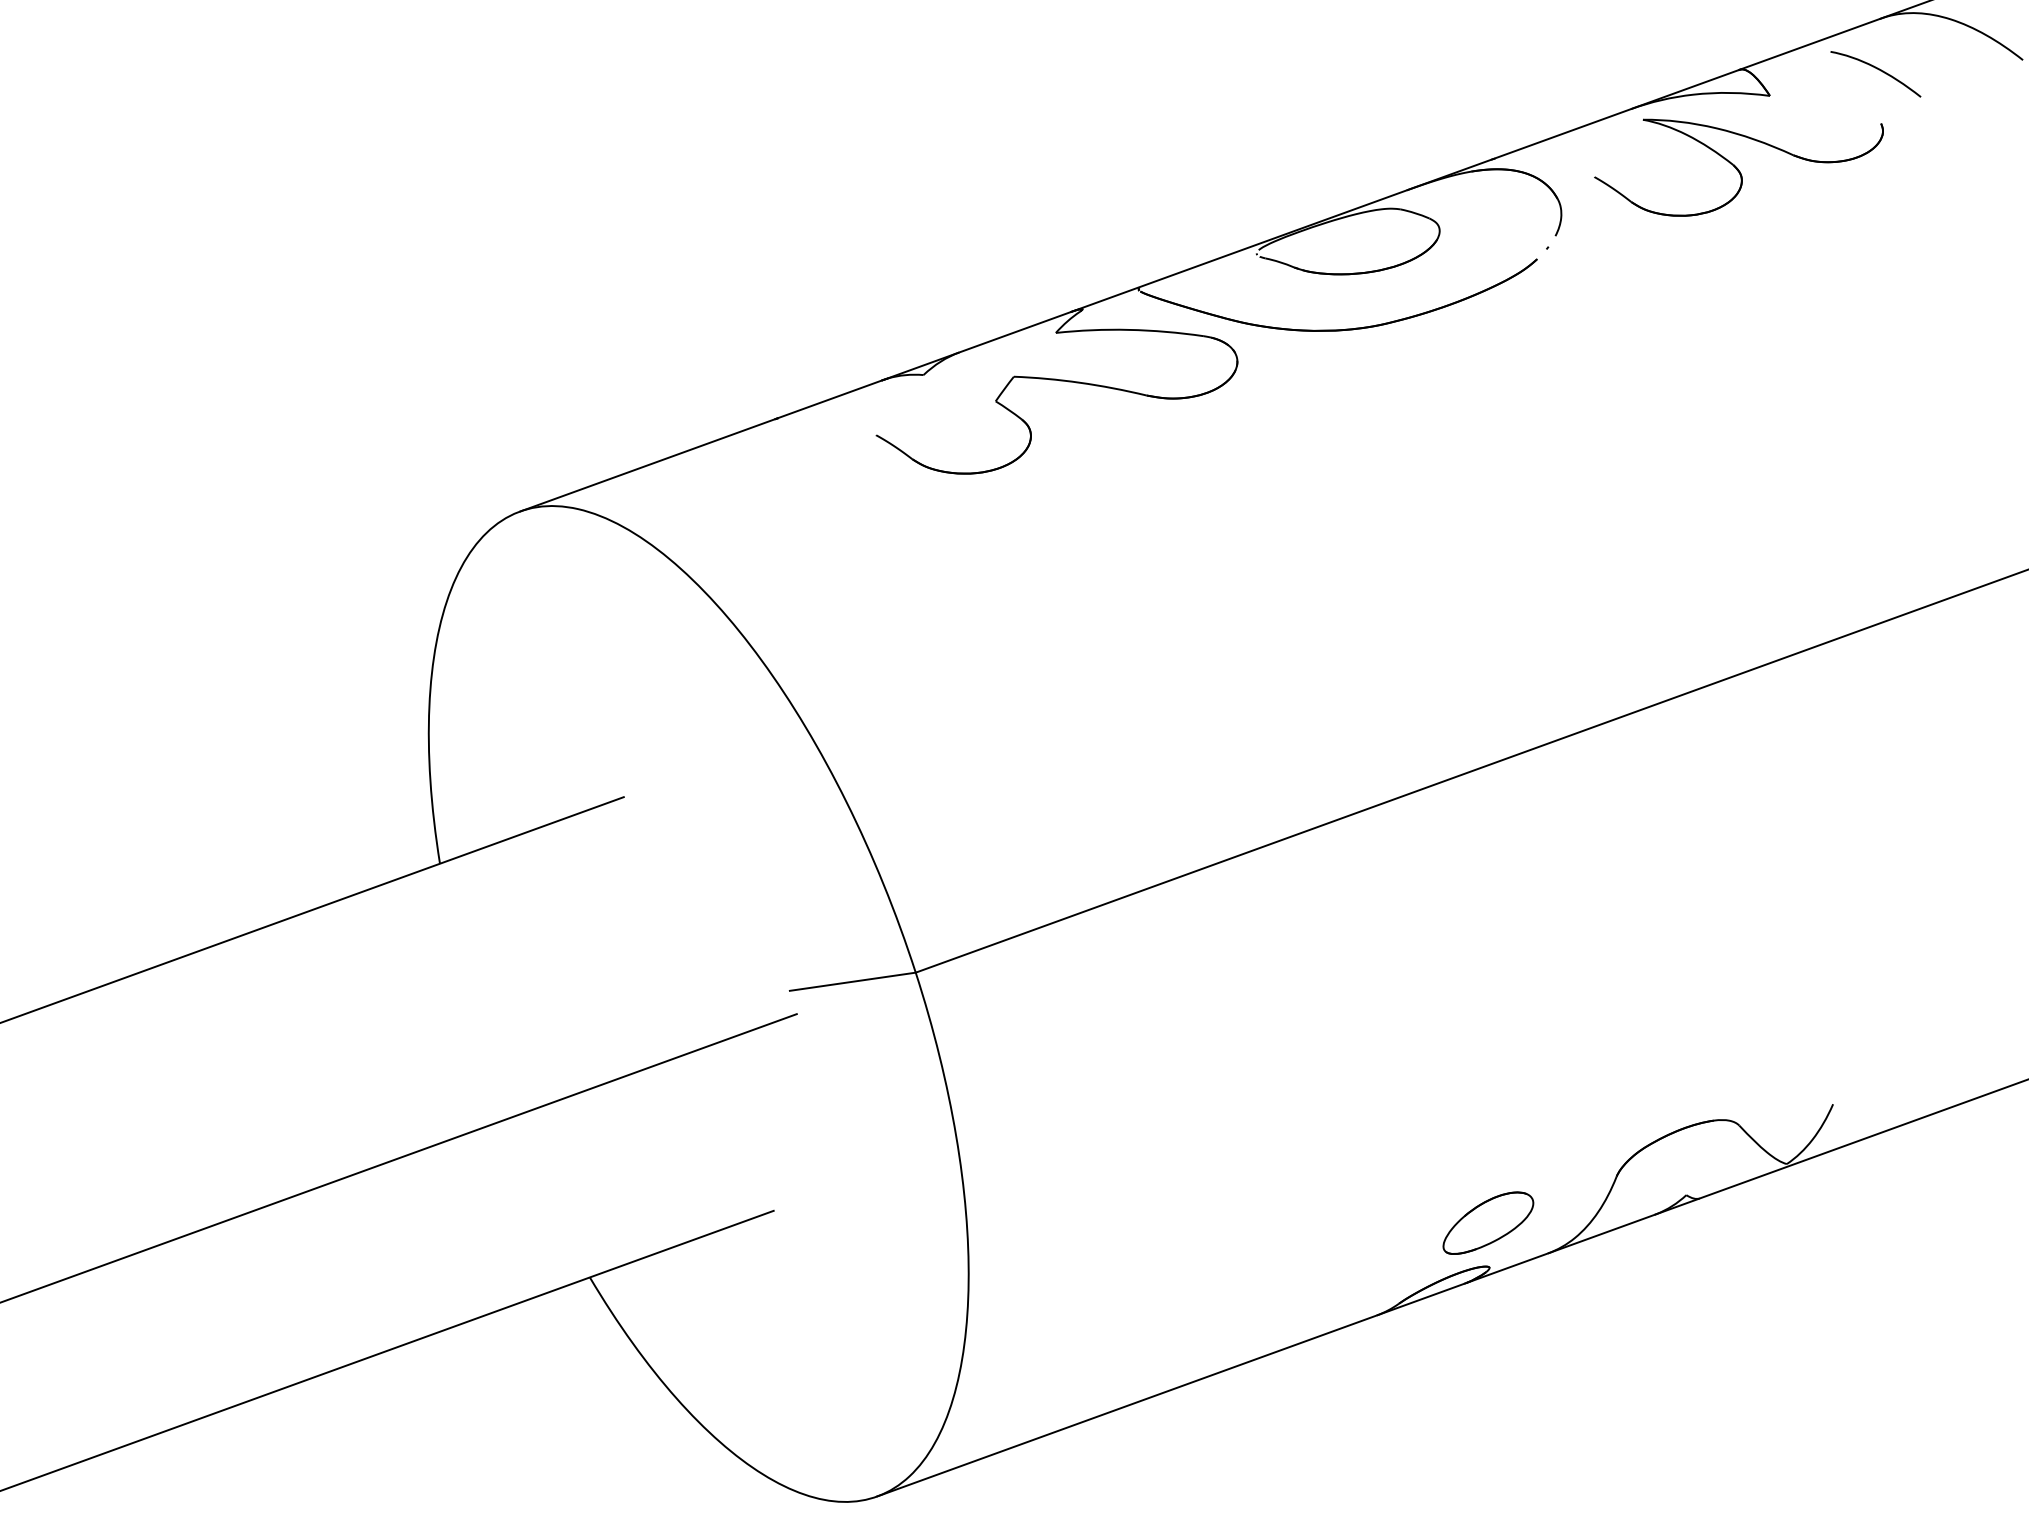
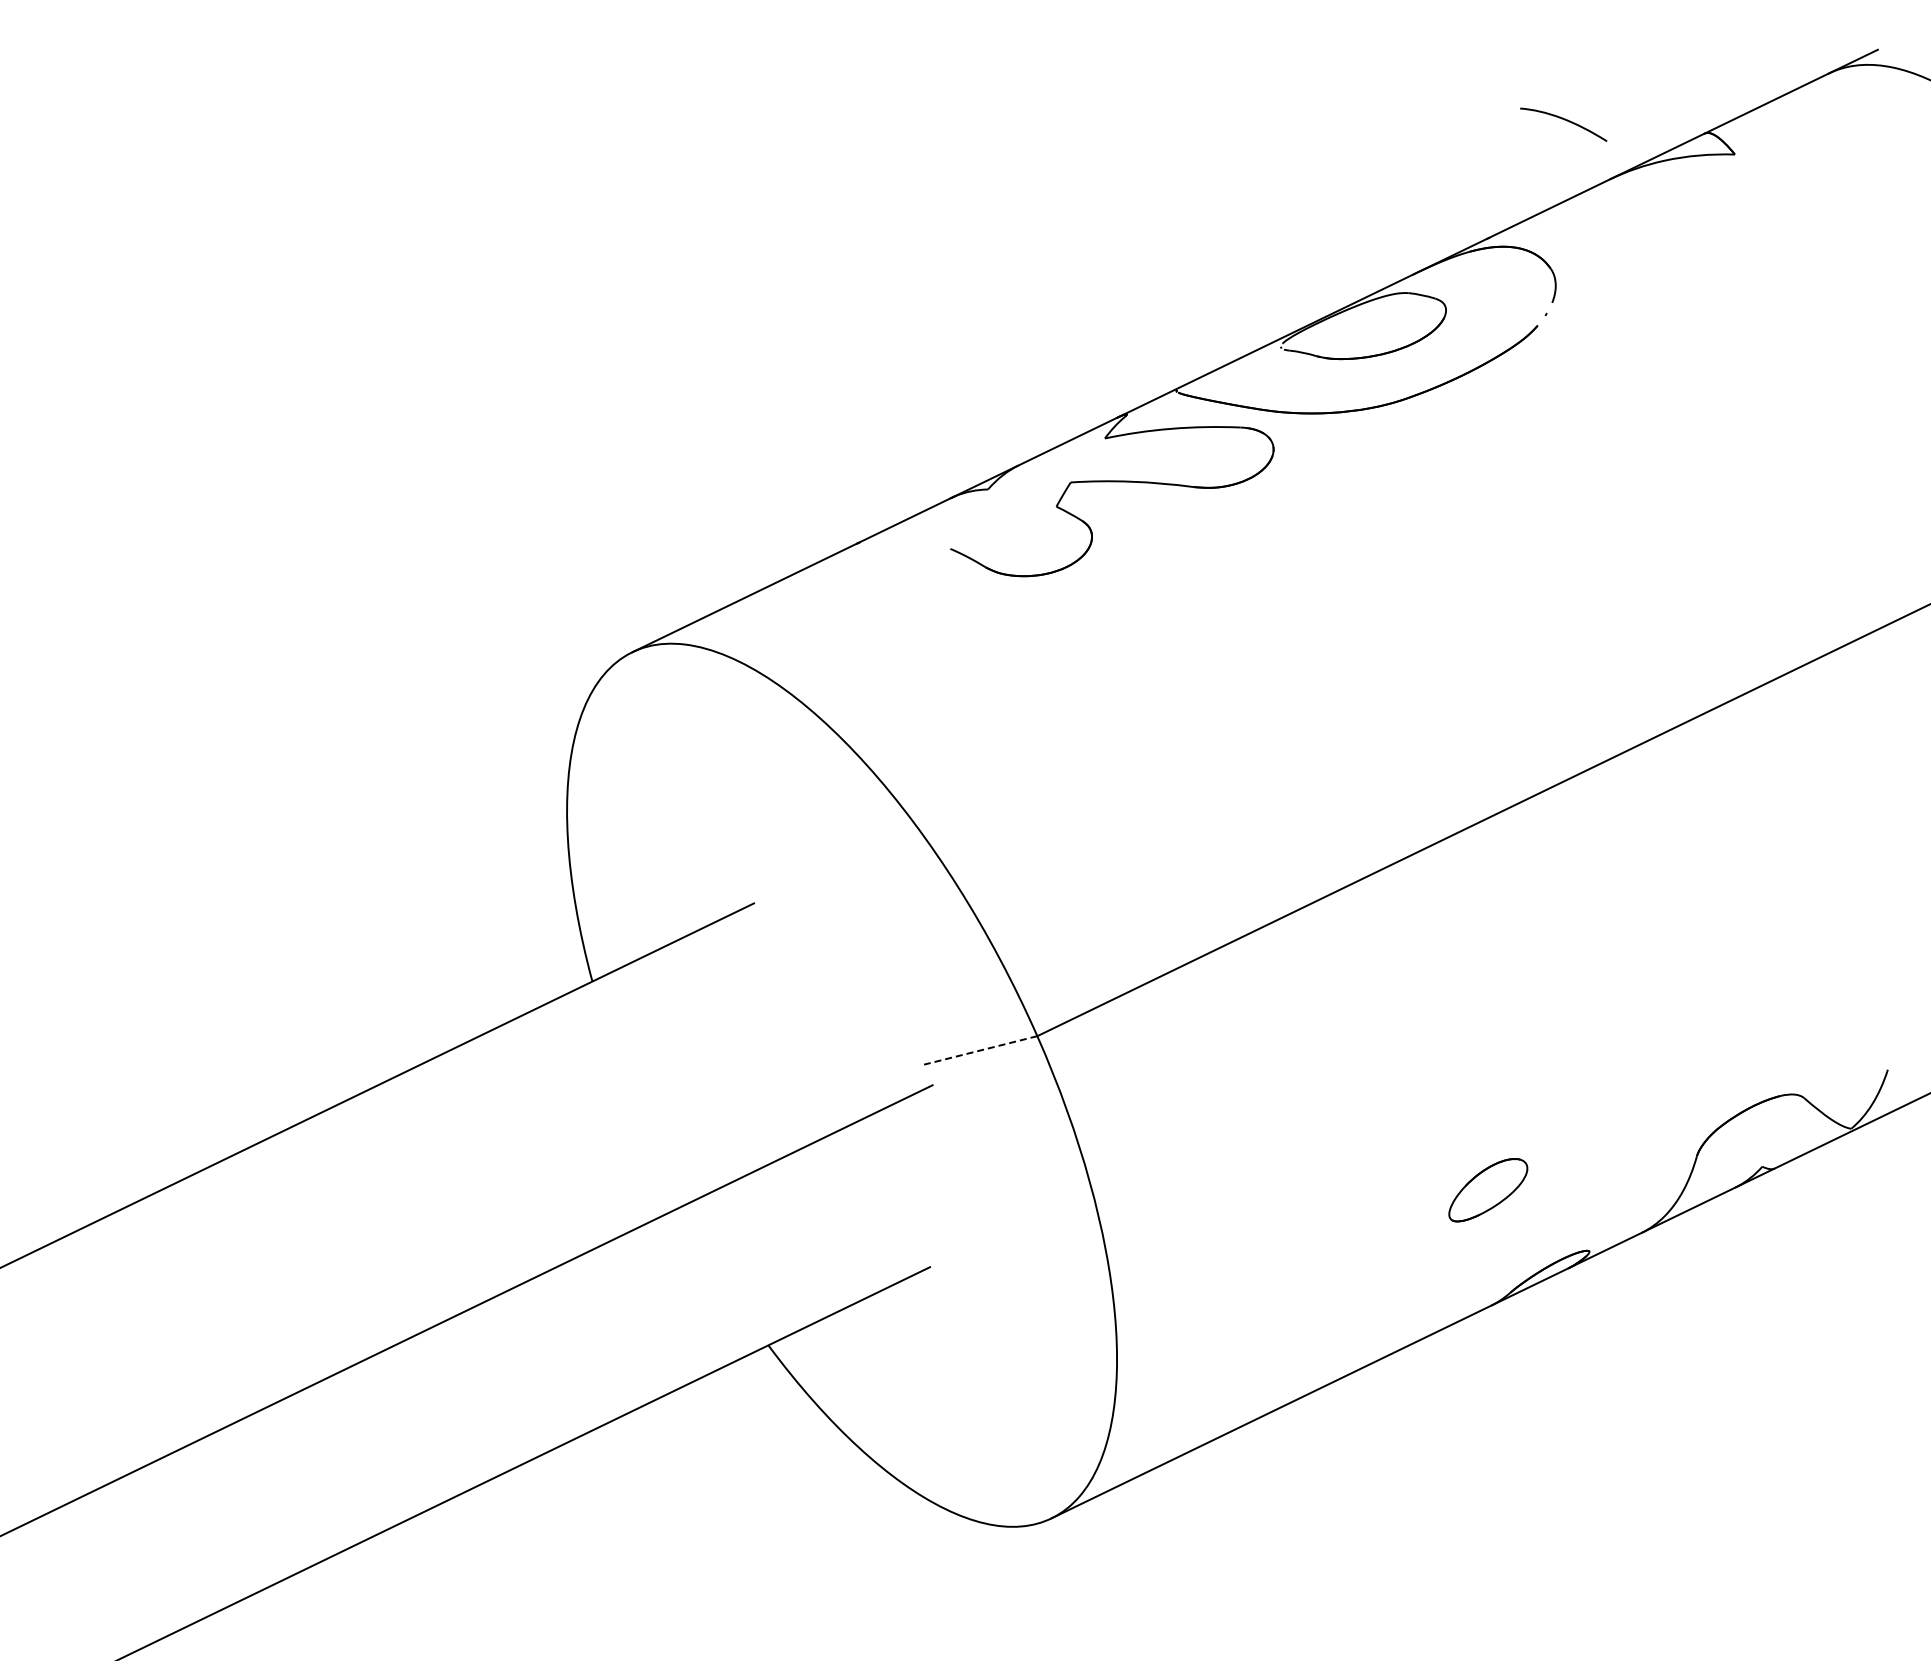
curve: (1877, 69) -> (1564, 120), moved
part: (1738, 165) -> (1712, 221), removed
line: (852, 981) -> (980, 1050), solid -> dashed
part: (1488, 1223) -> (1488, 1190), moved

